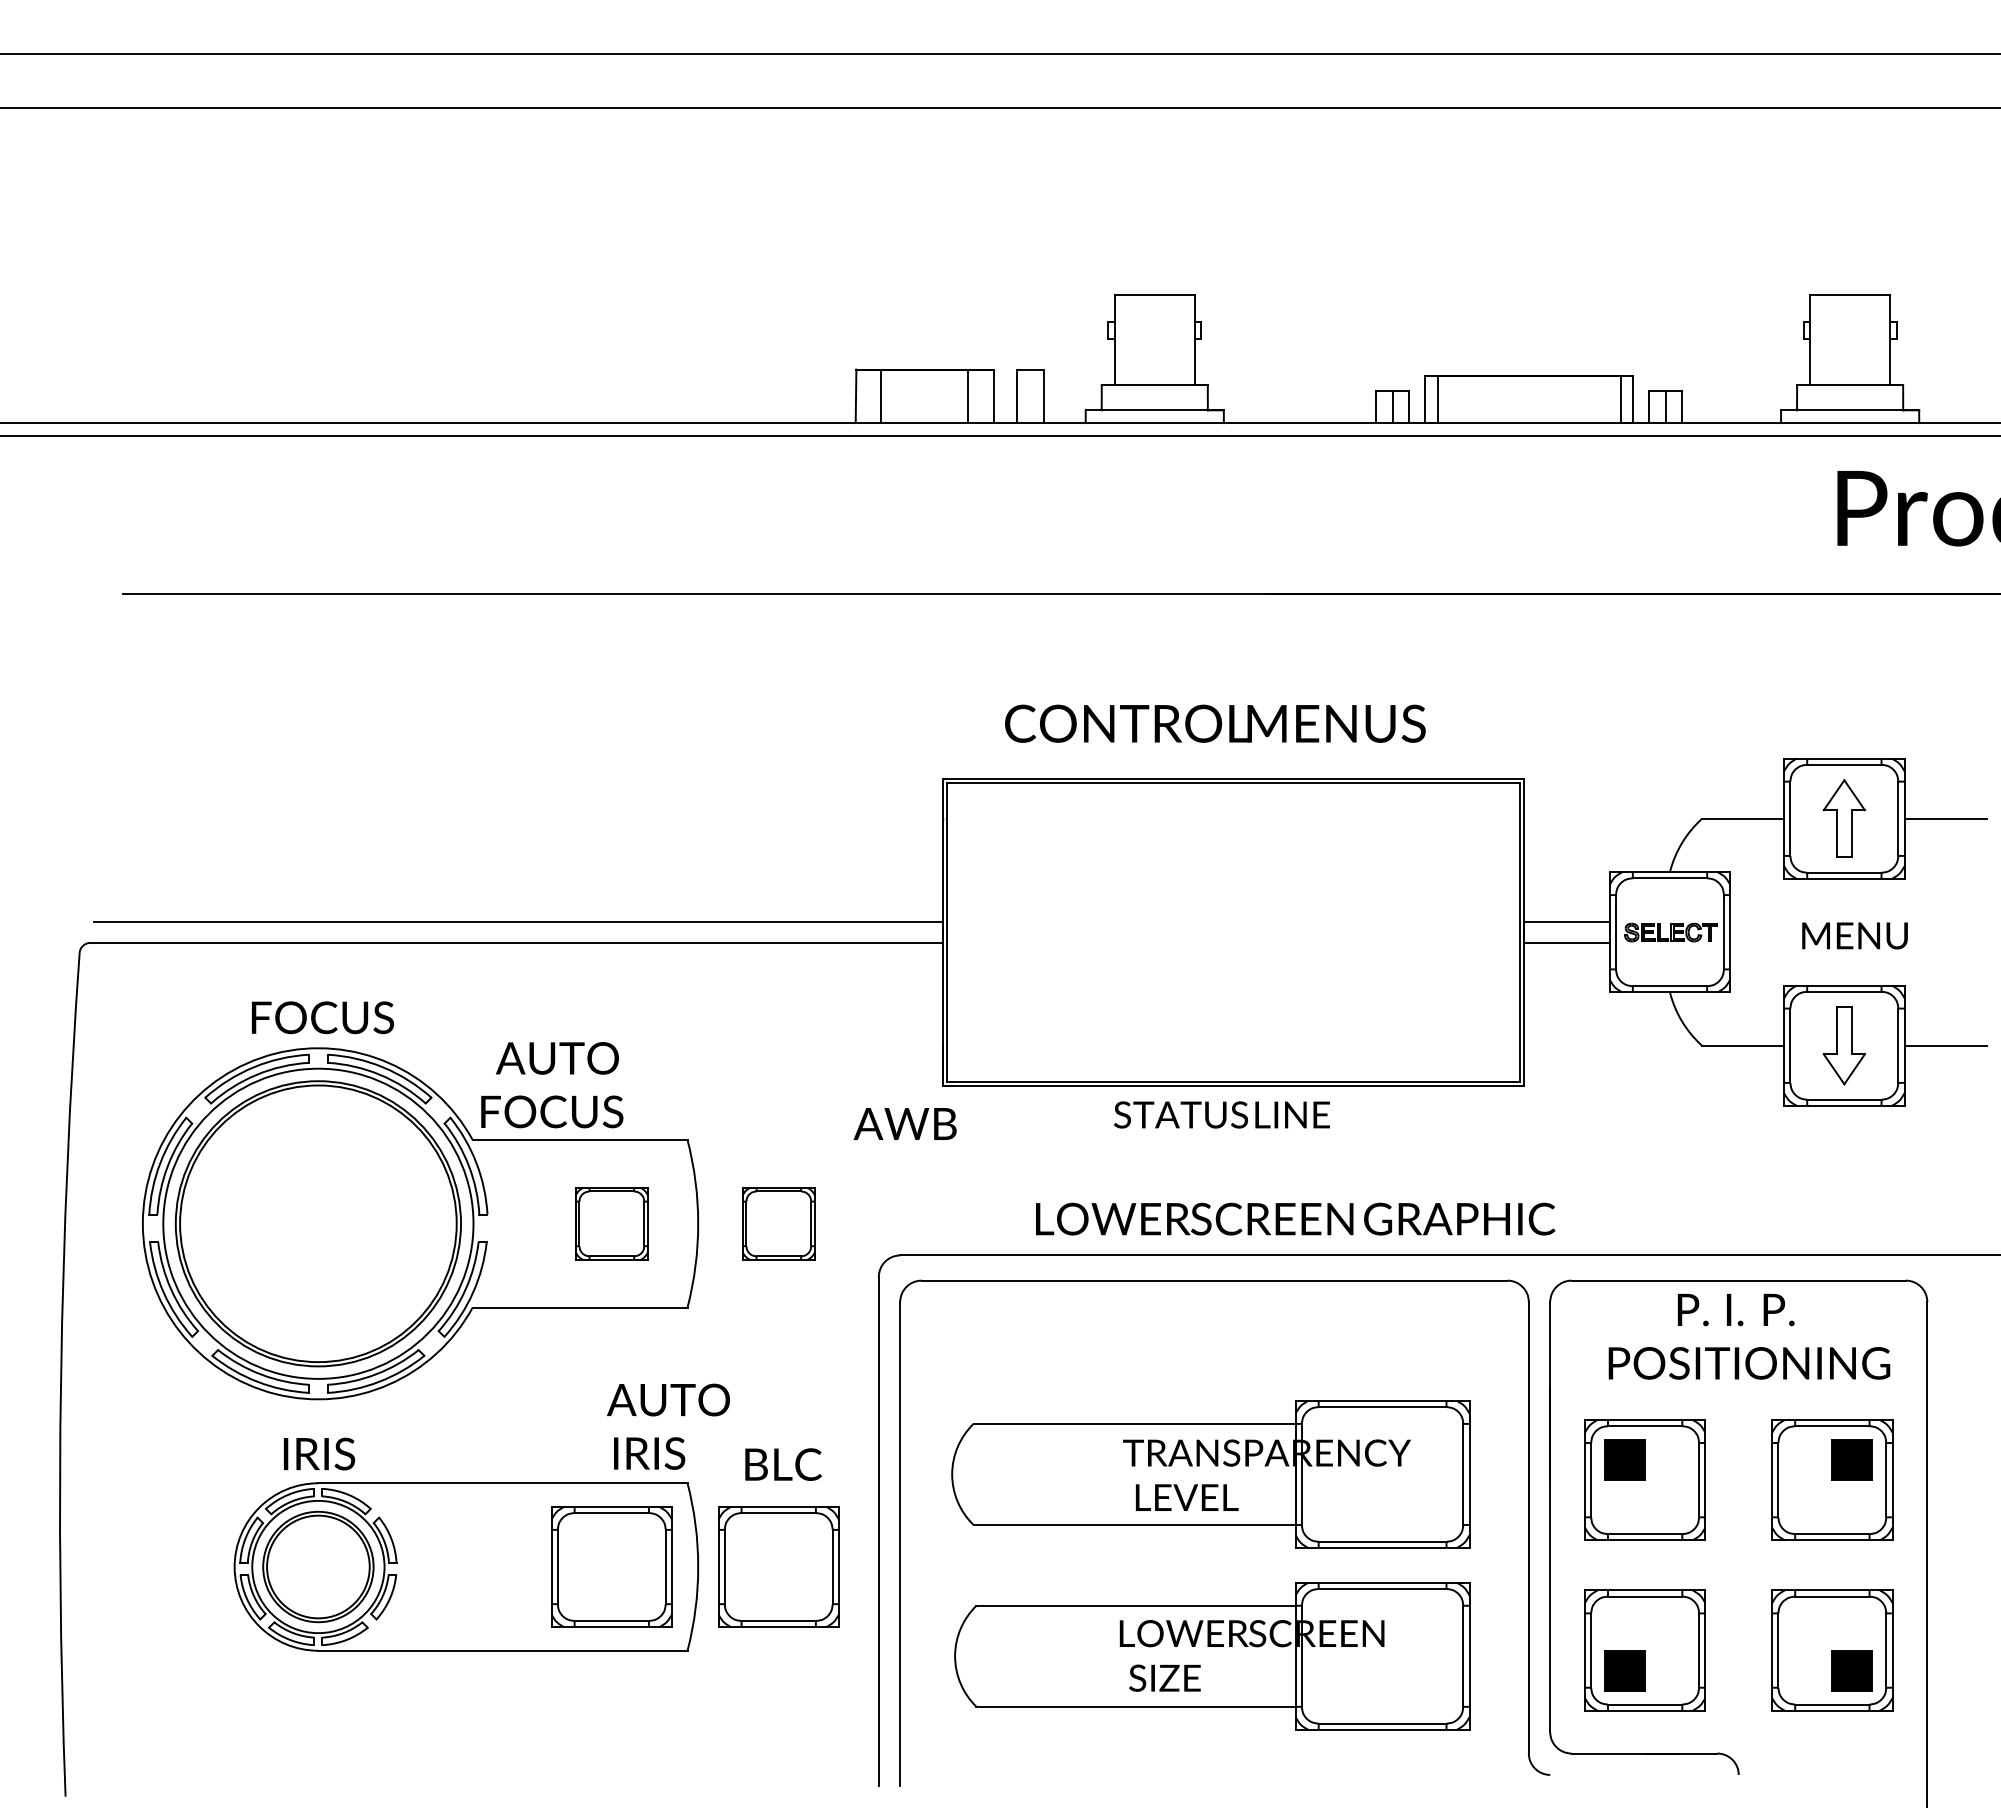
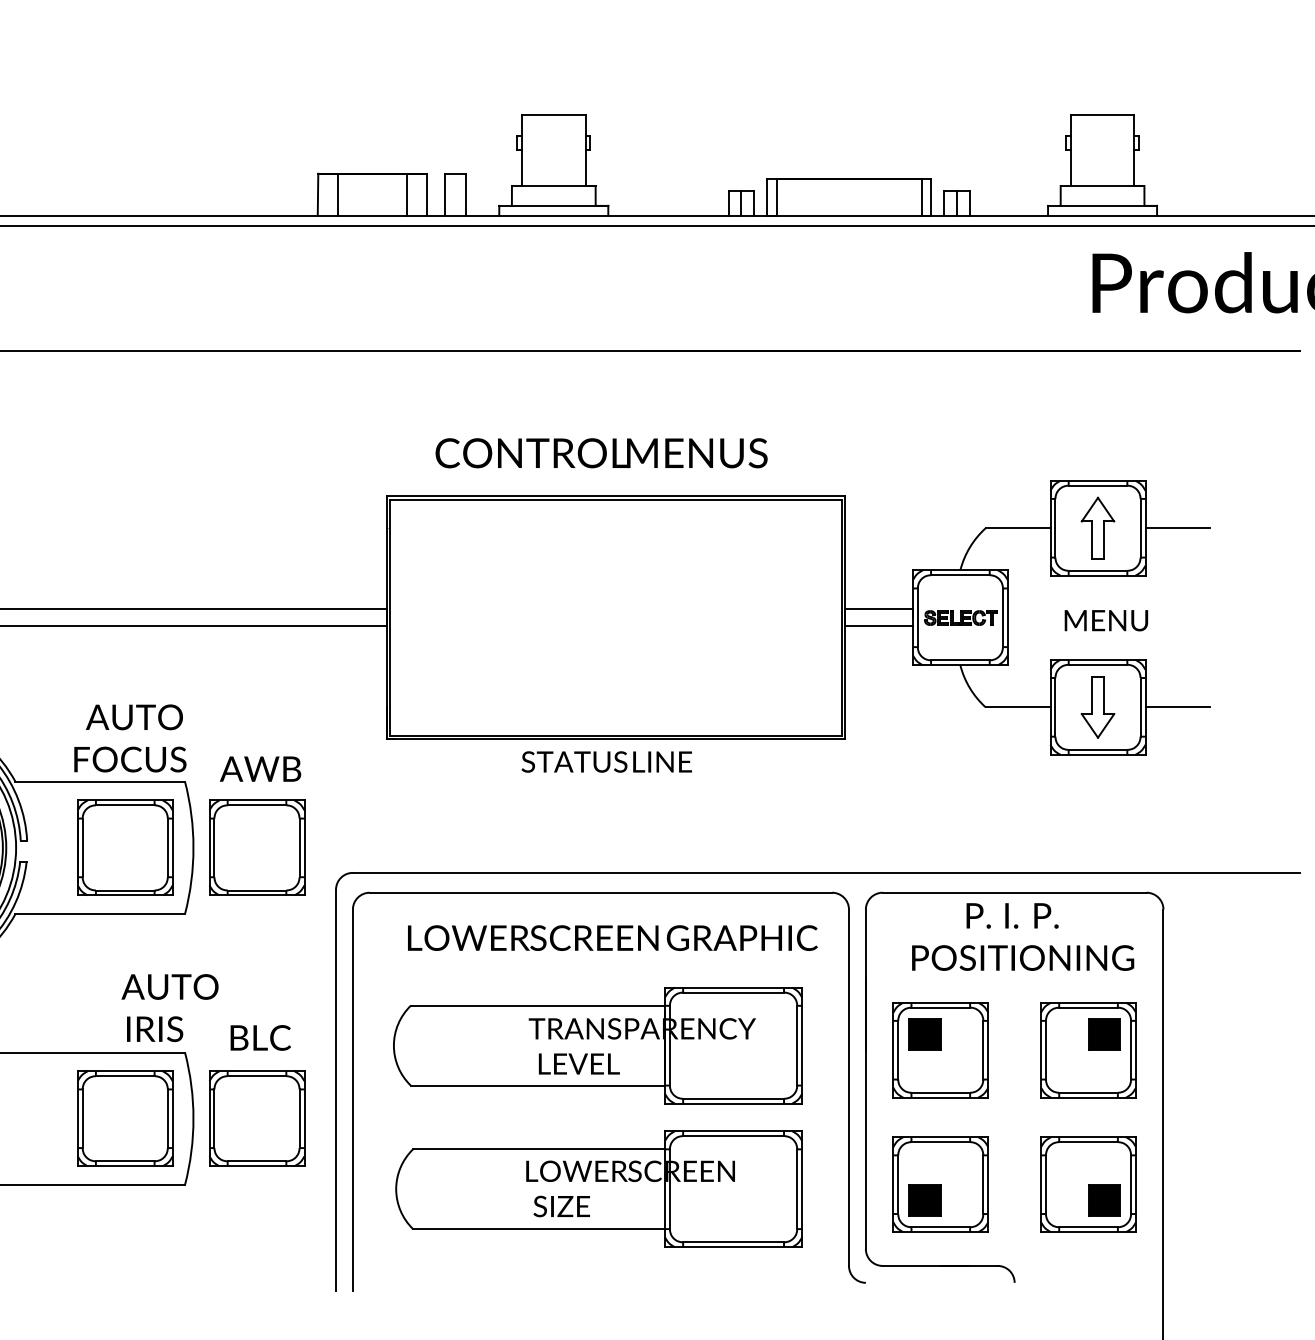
text: (552, 1085) -> (130, 738), moved
text: (904, 1123) -> (259, 768), moved
text: (1295, 1218) -> (612, 937), moved
part: (611, 1223) -> (125, 847), size x1.67
part: (778, 1223) -> (256, 847), size x1.67

